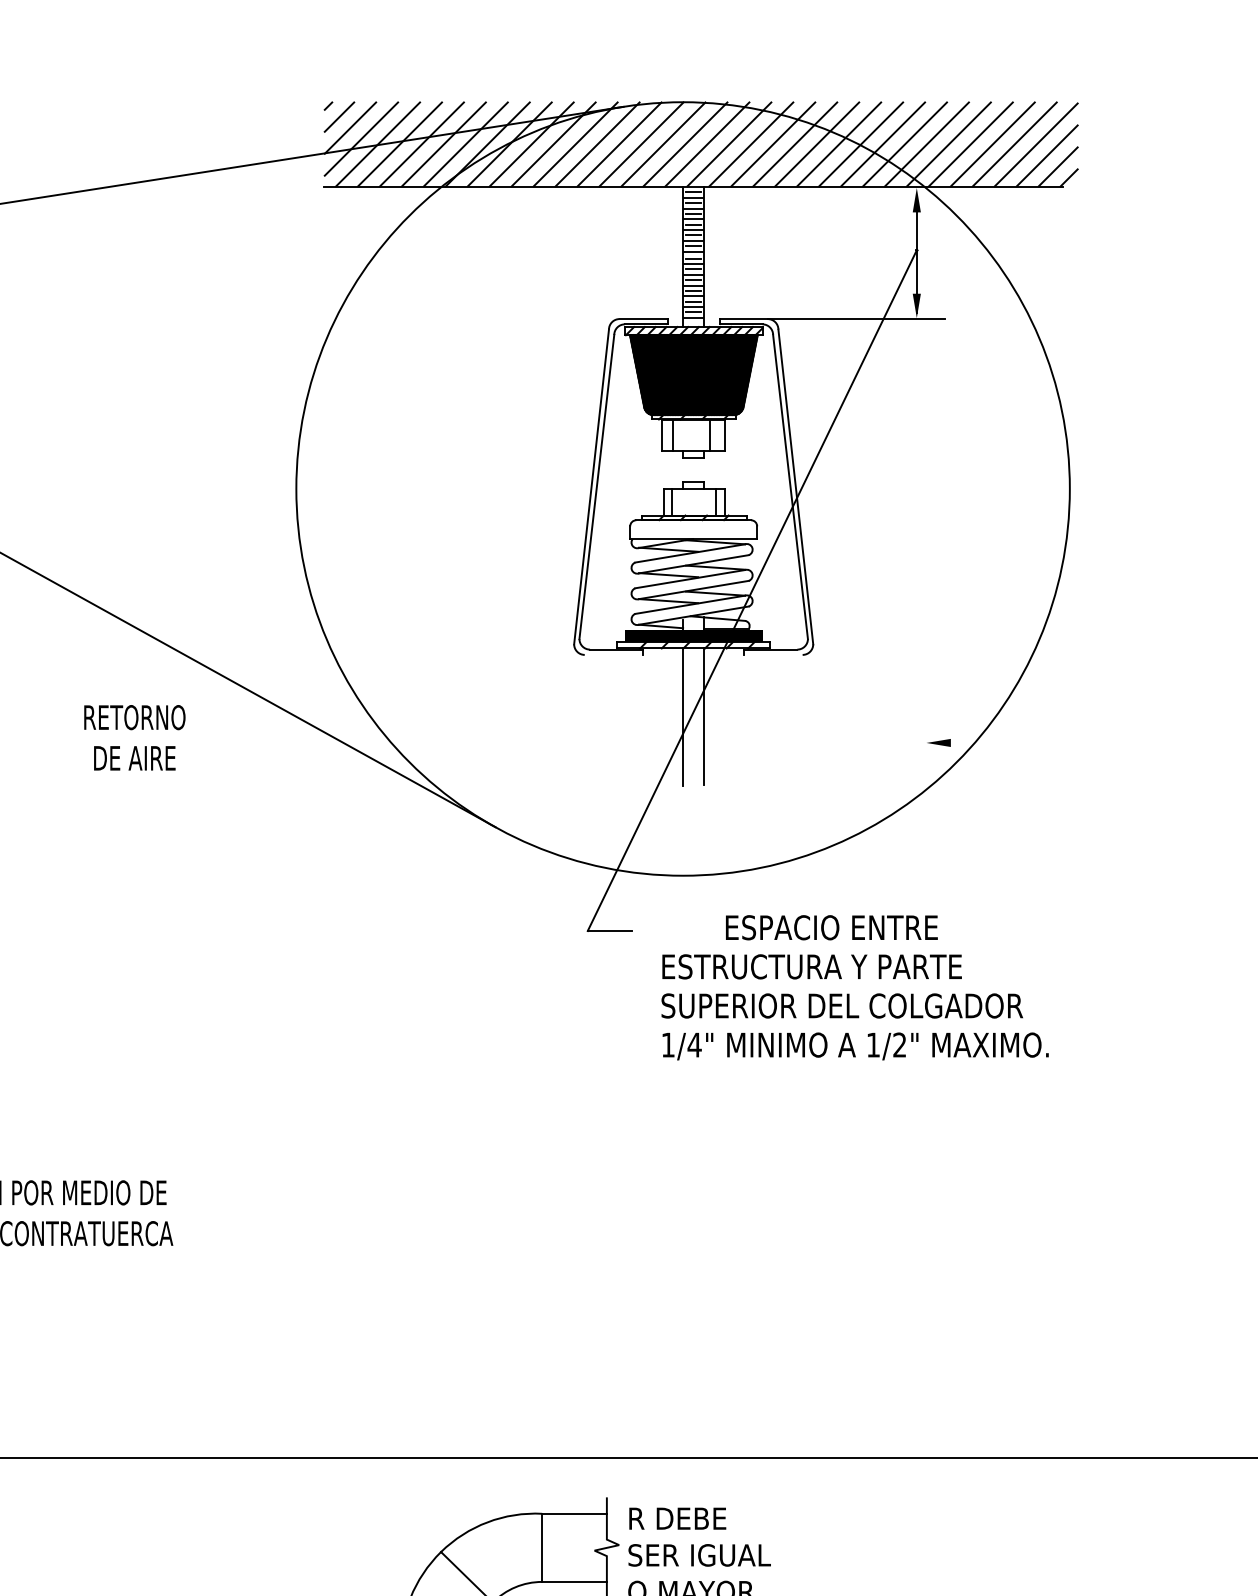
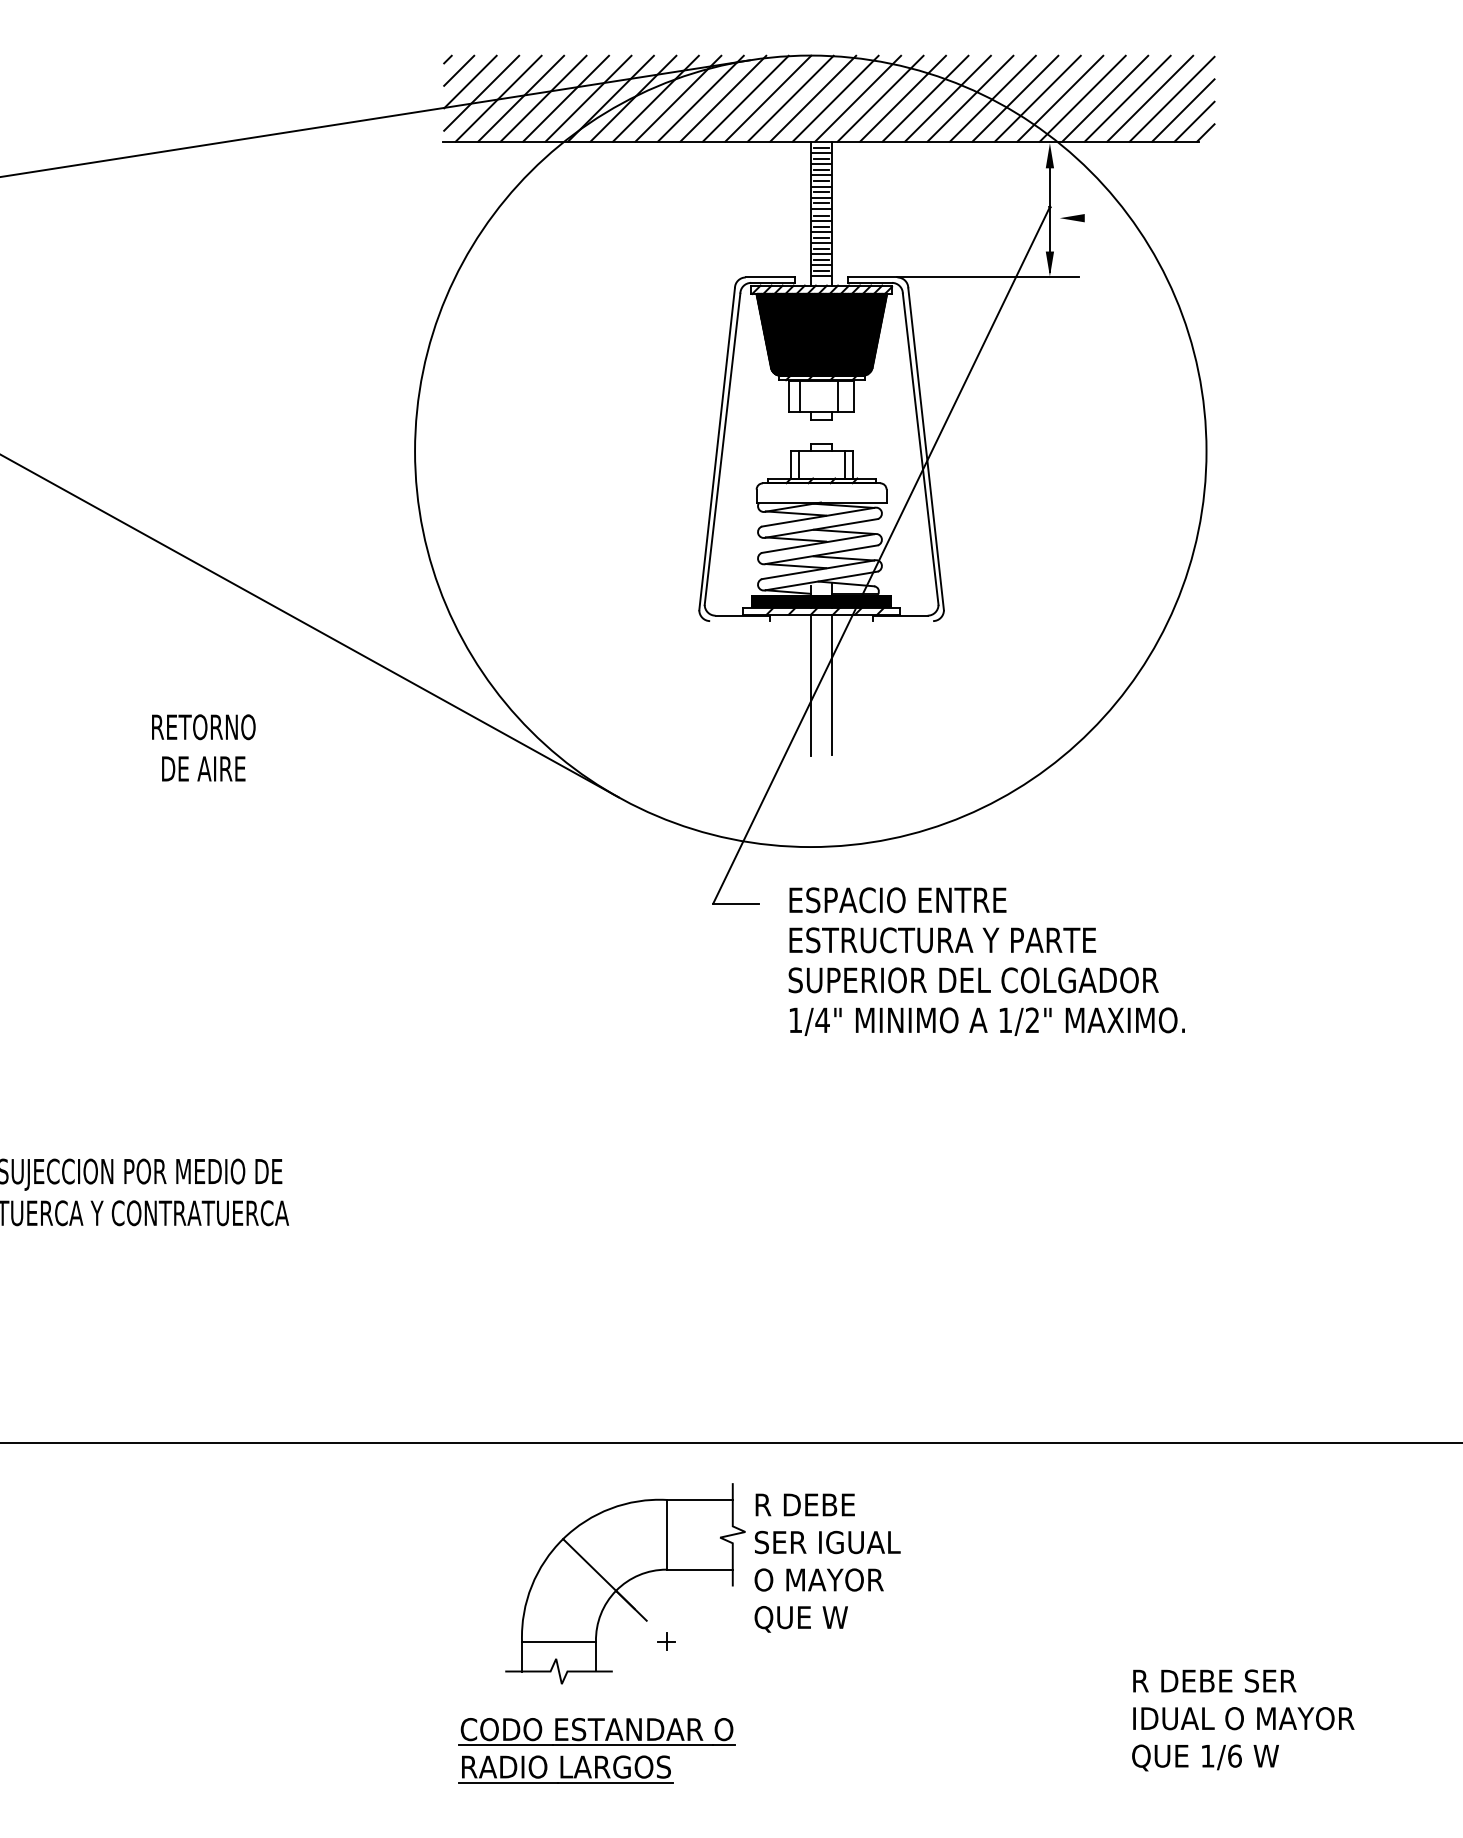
text: (134, 737) -> (203, 747), moved
part: (938, 743) -> (1072, 218), moved
text: (831, 927) -> (897, 900), moved

